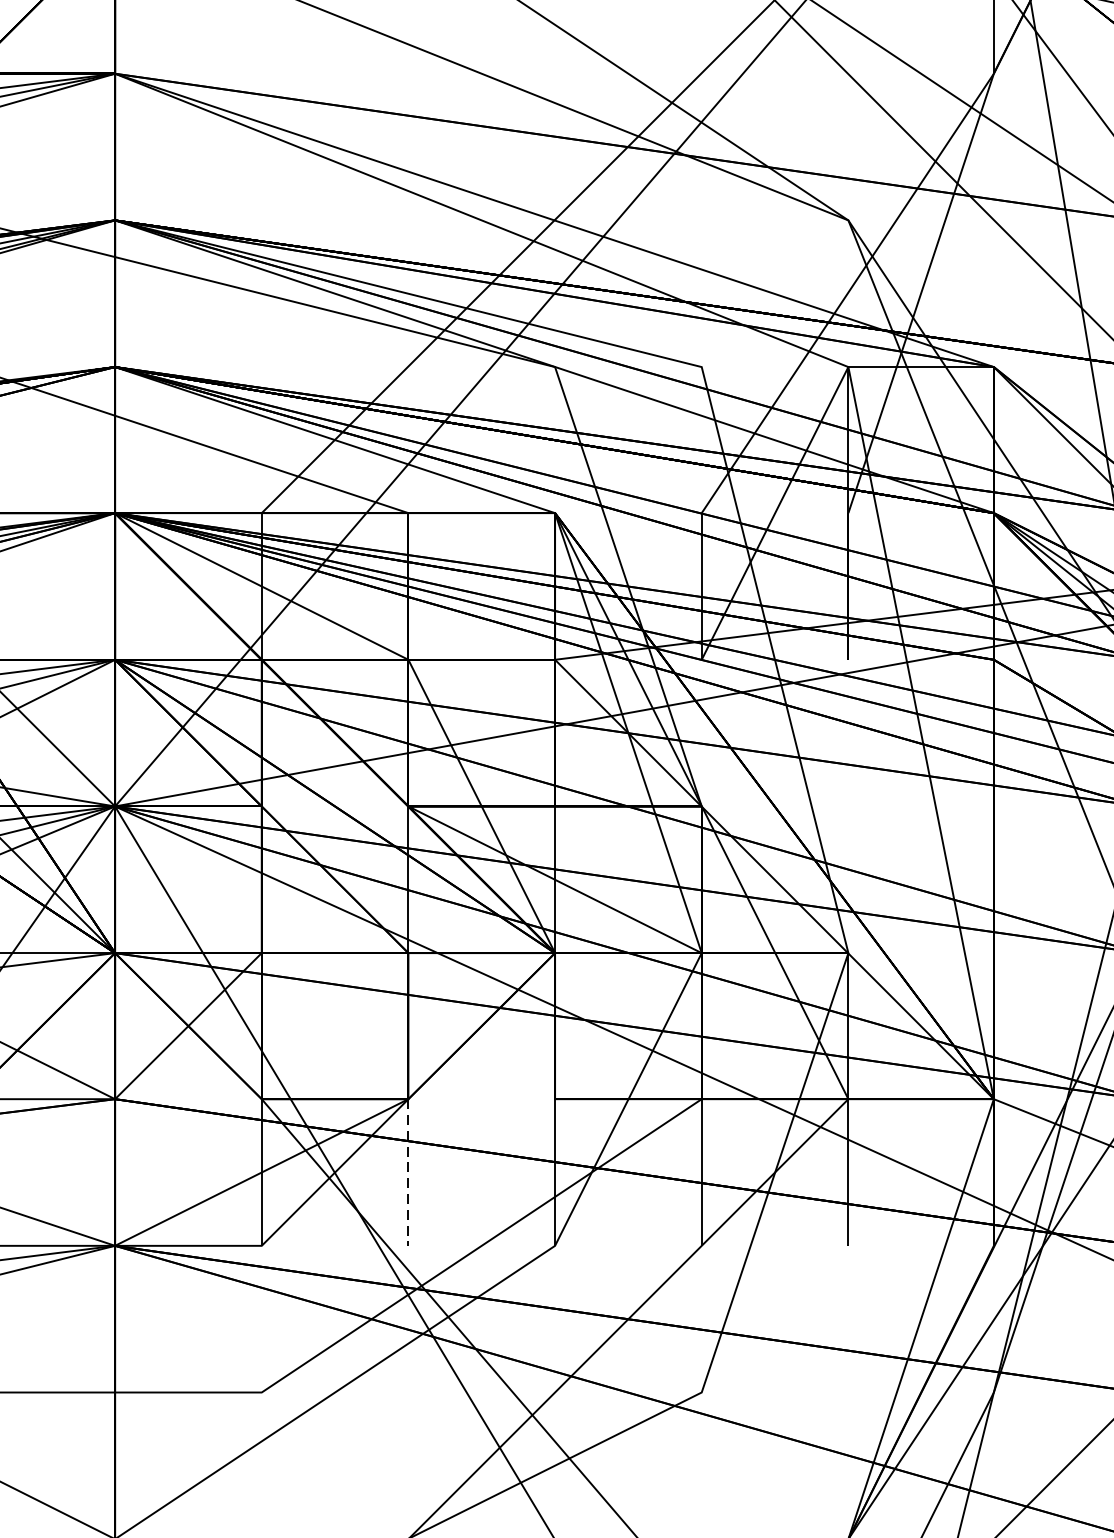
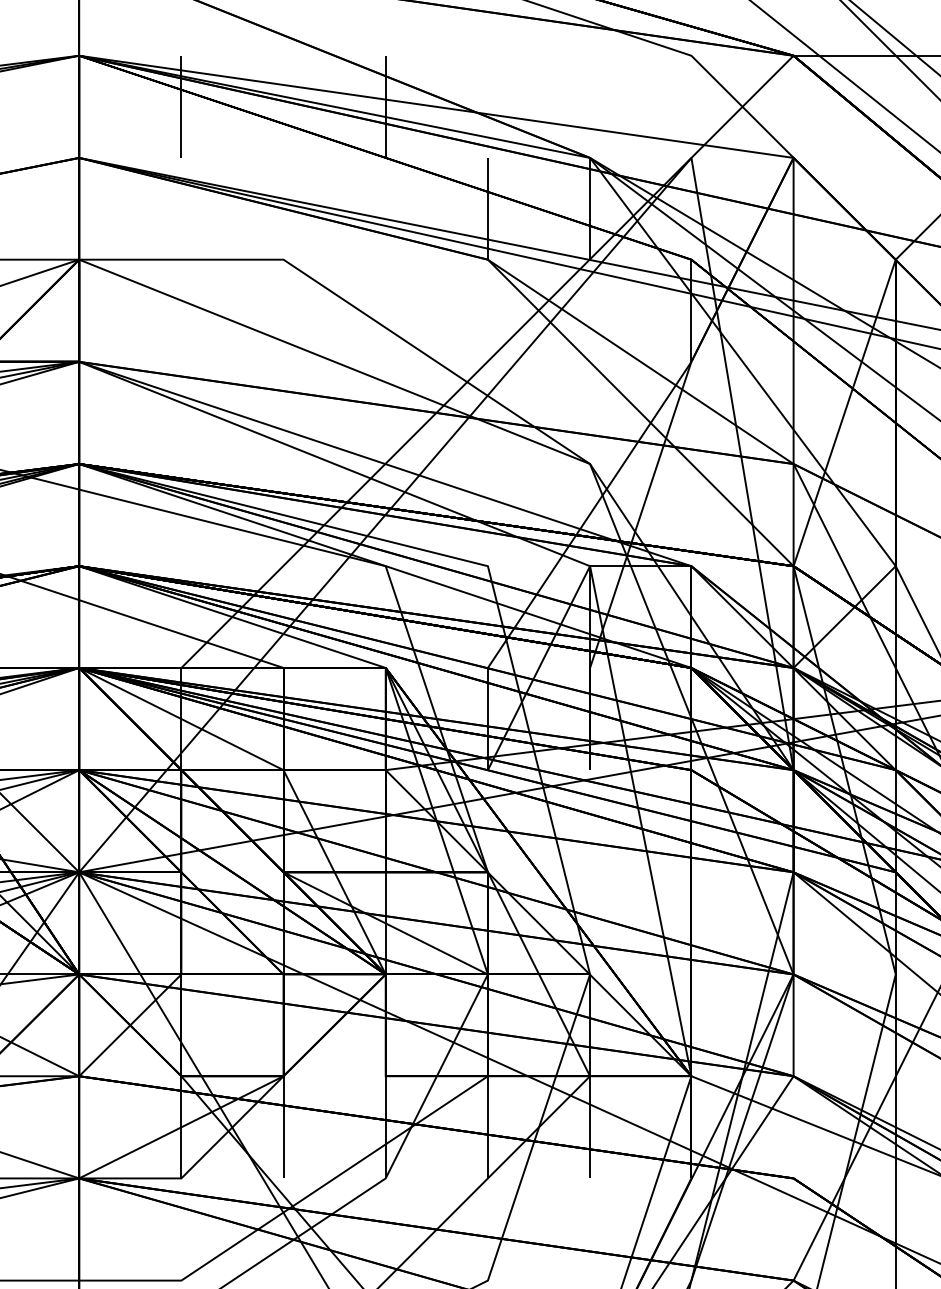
line: (408, 1172) -> (283, 1127), dashed -> solid

